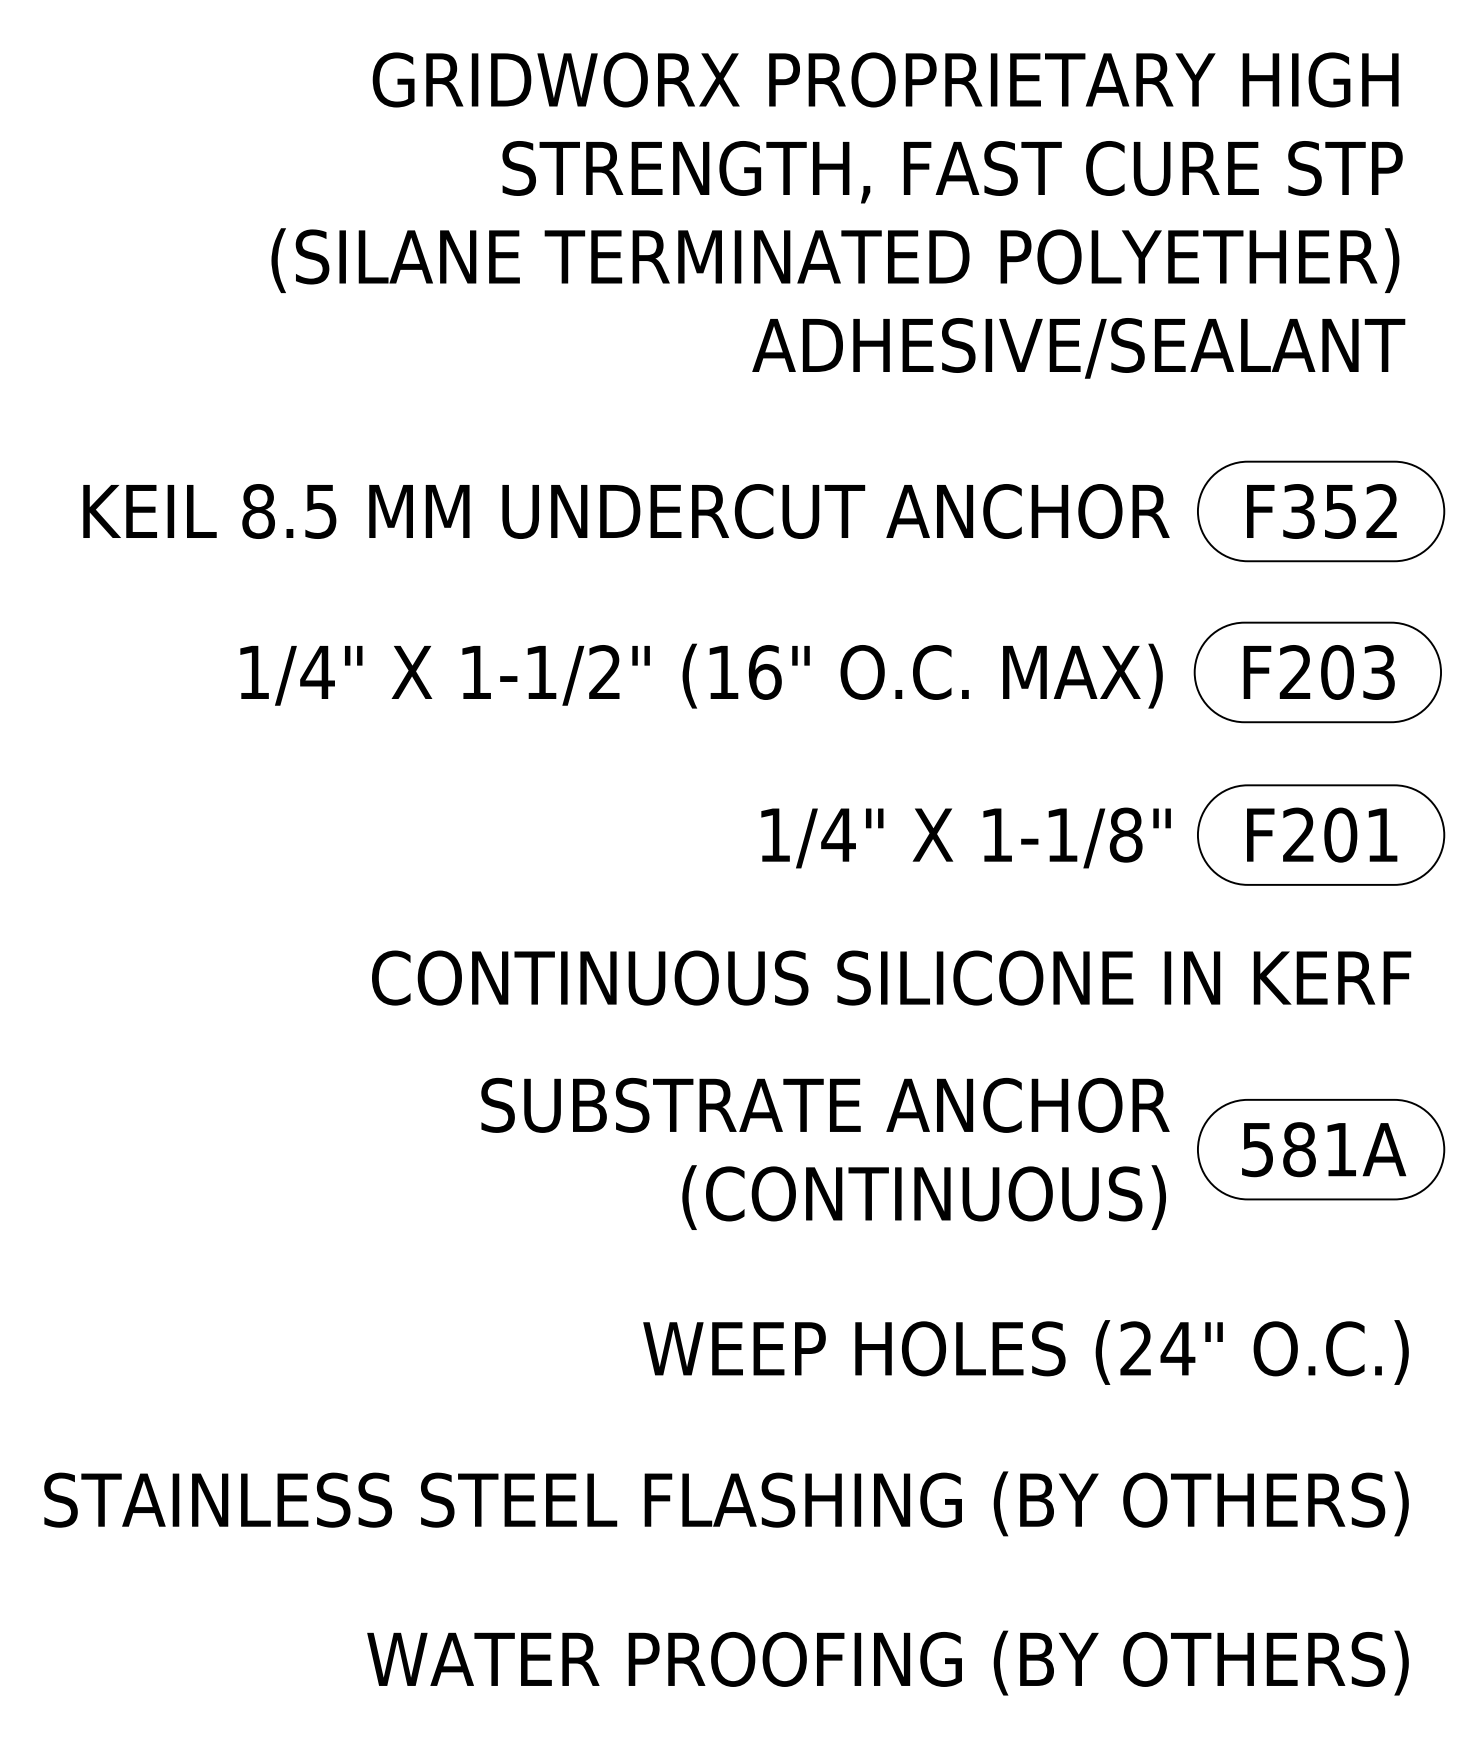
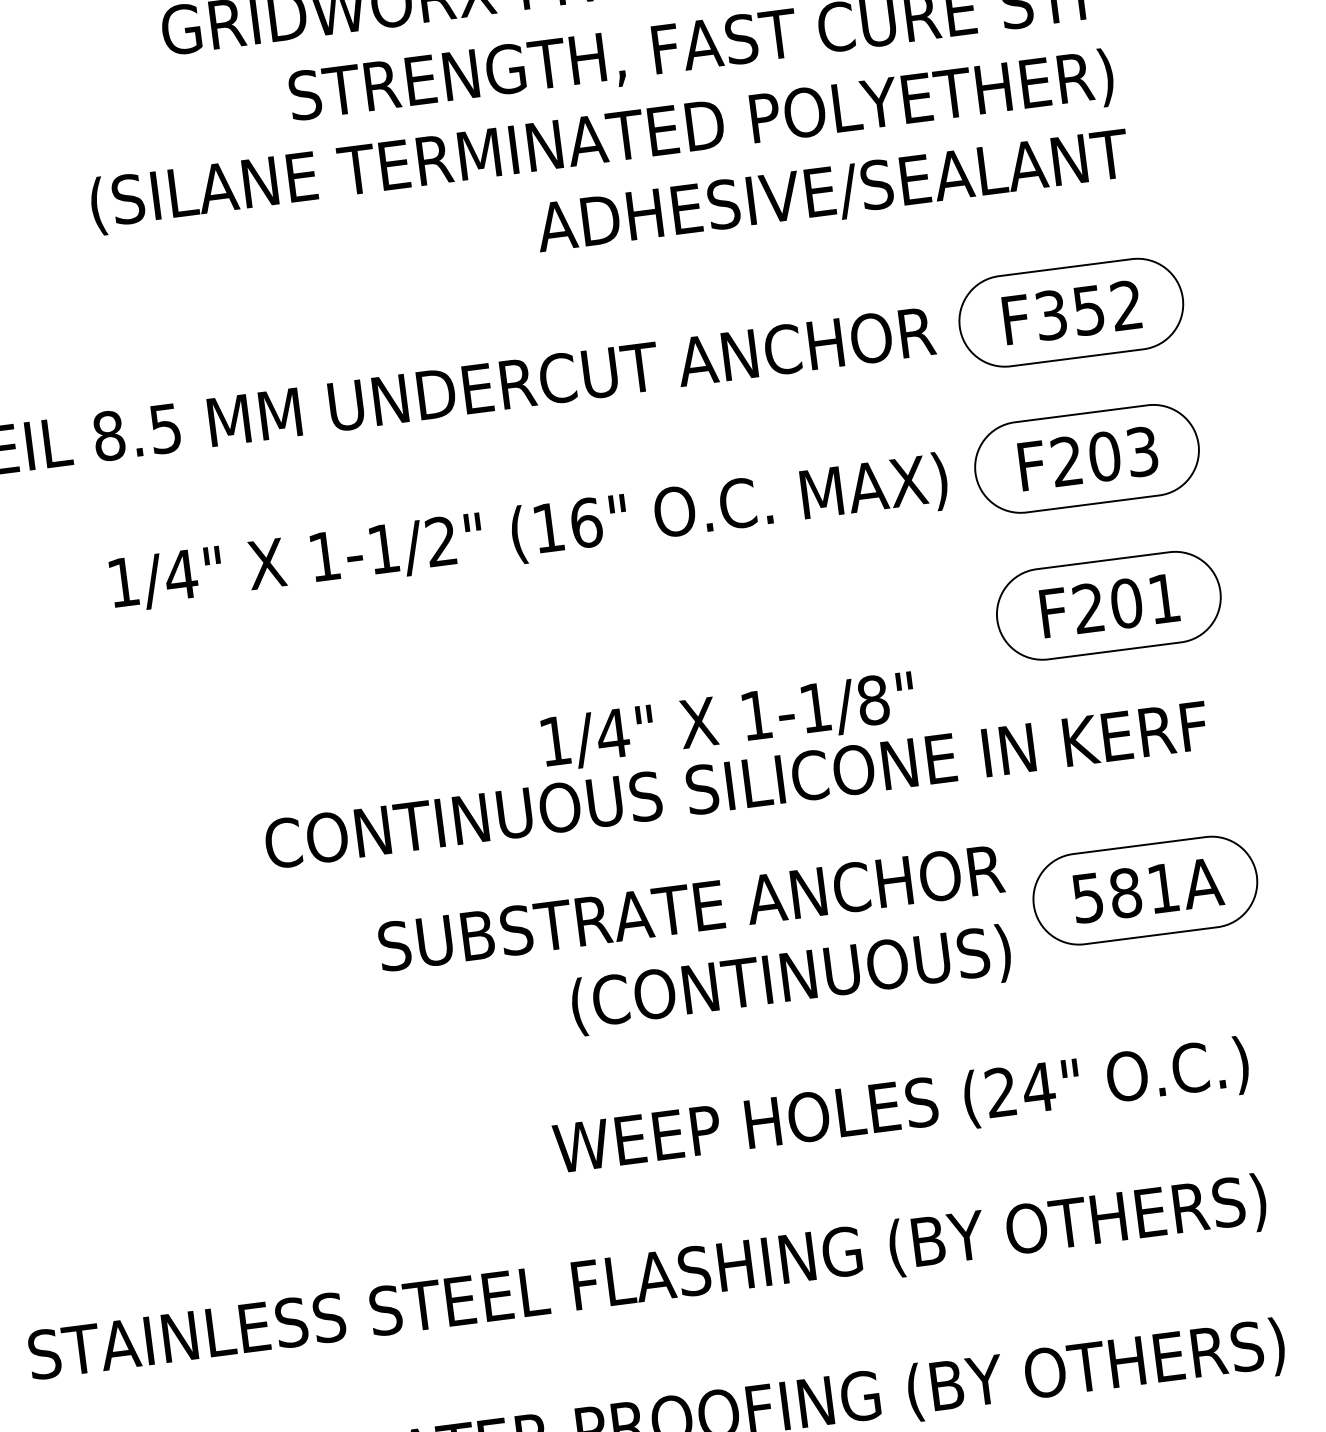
text: (965, 837) -> (728, 721), moved

